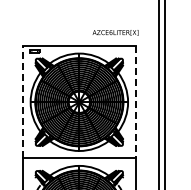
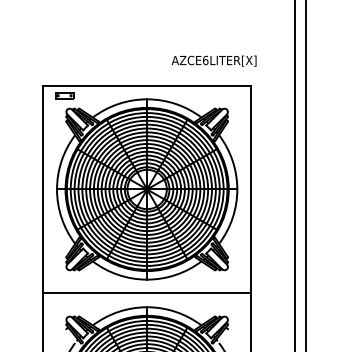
line: (23, 101) -> (43, 188), dashed -> solid
line: (135, 102) -> (251, 189), dashed -> solid

